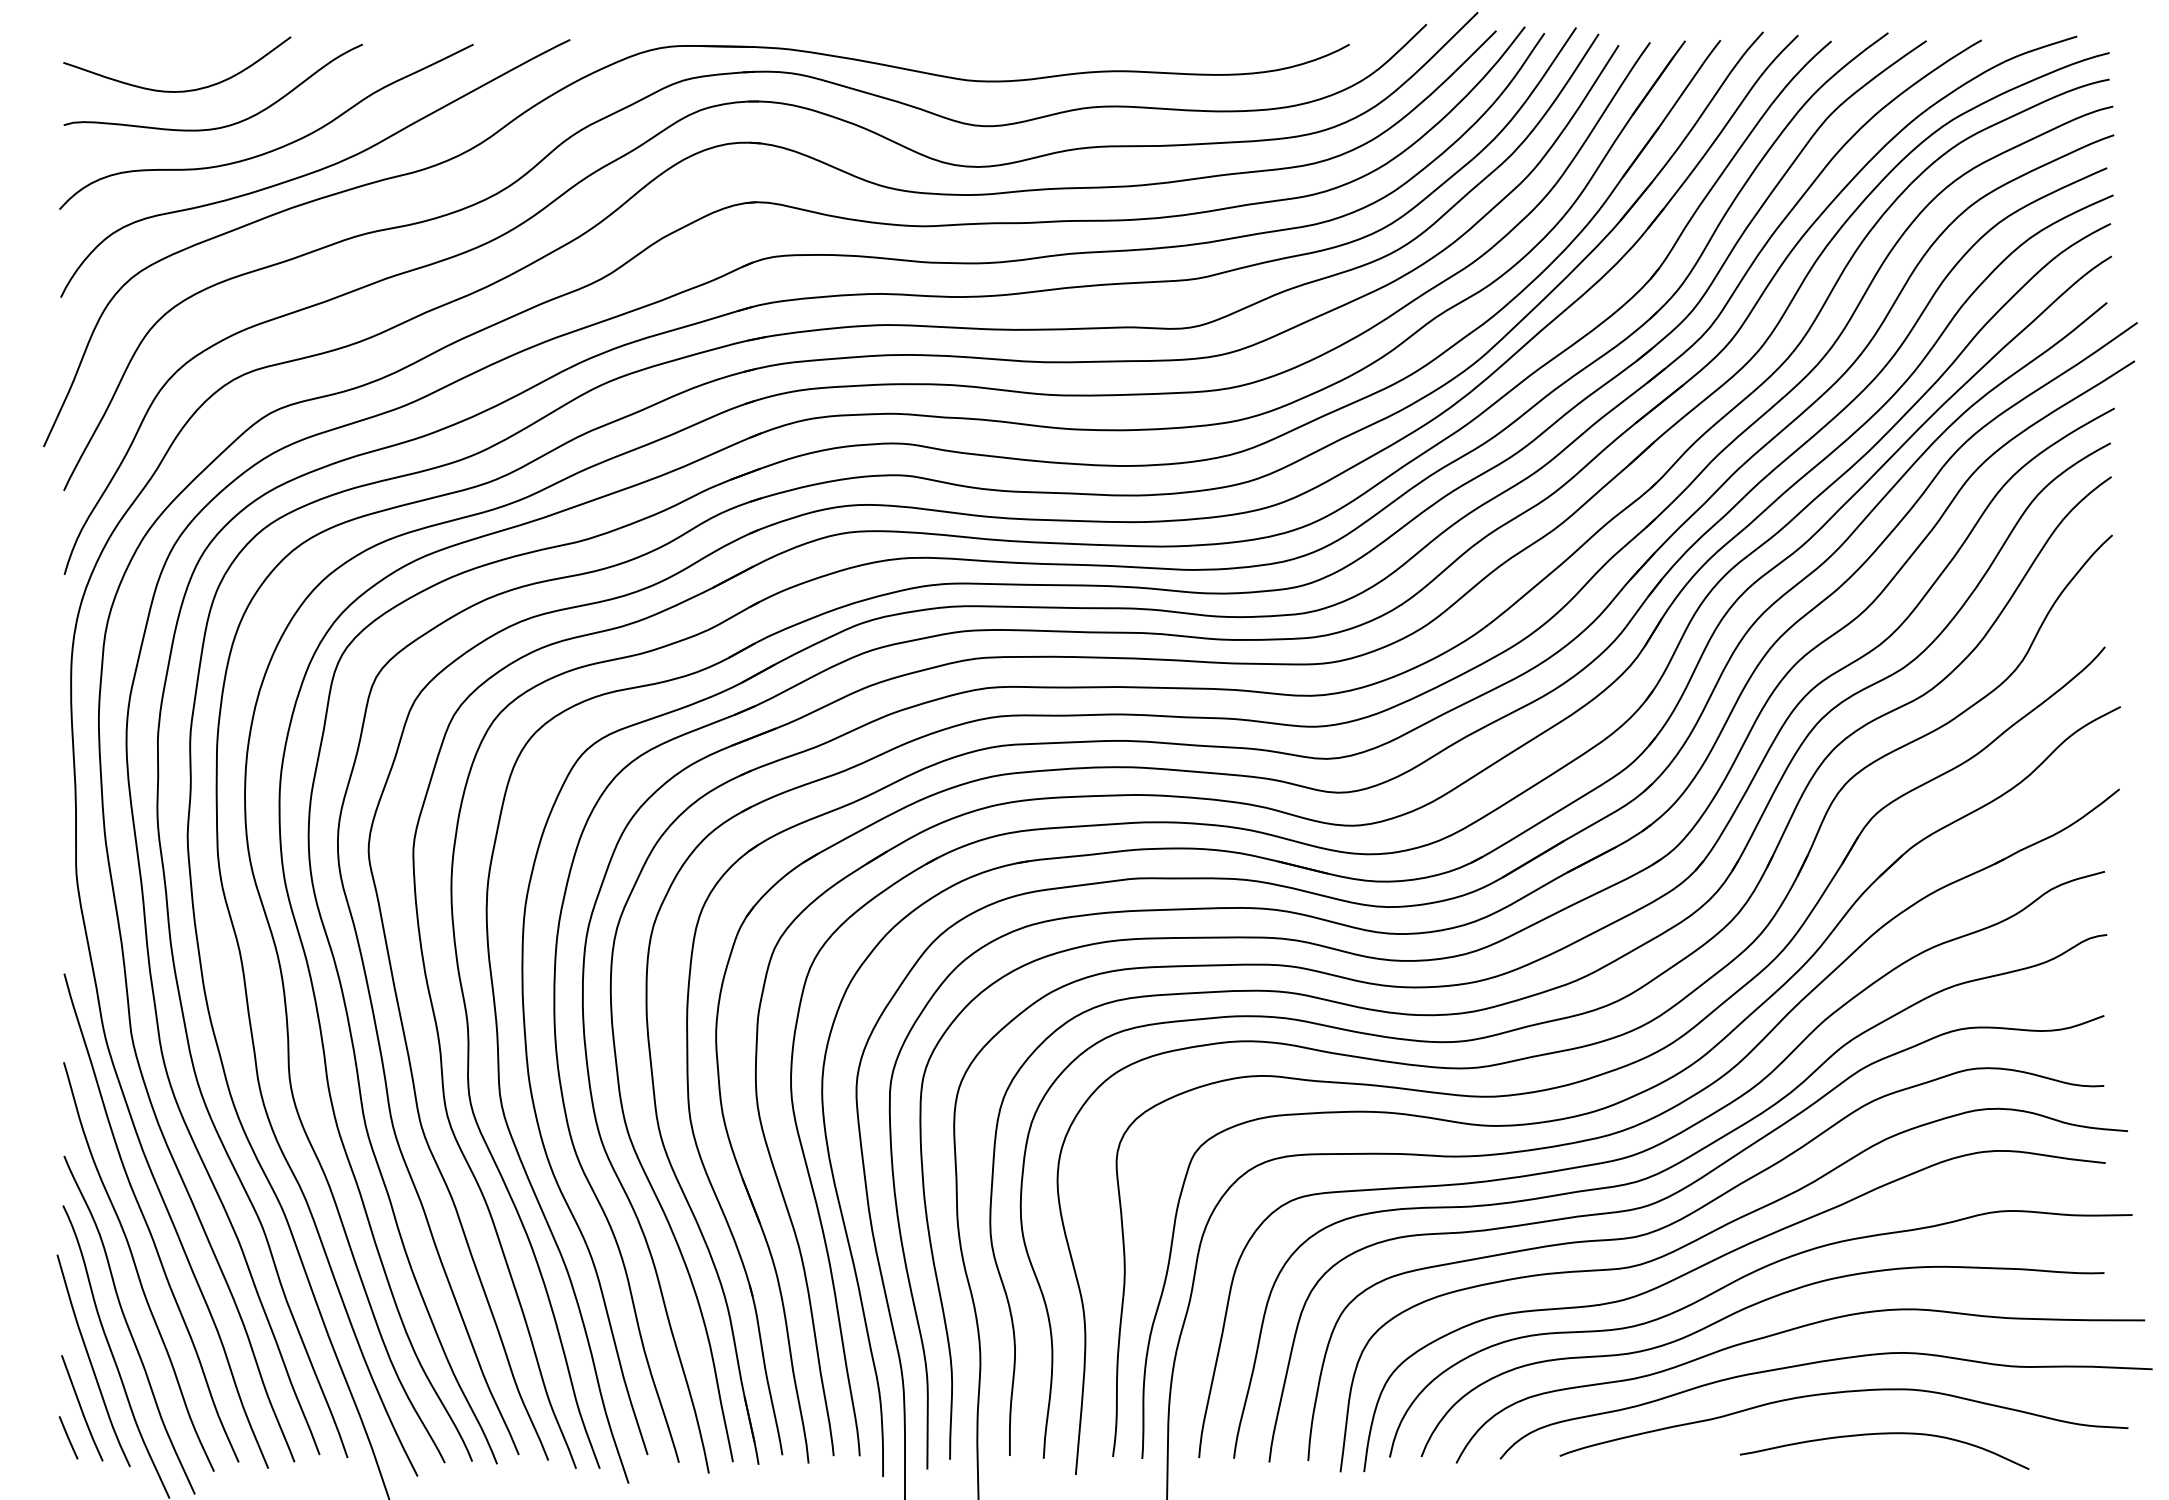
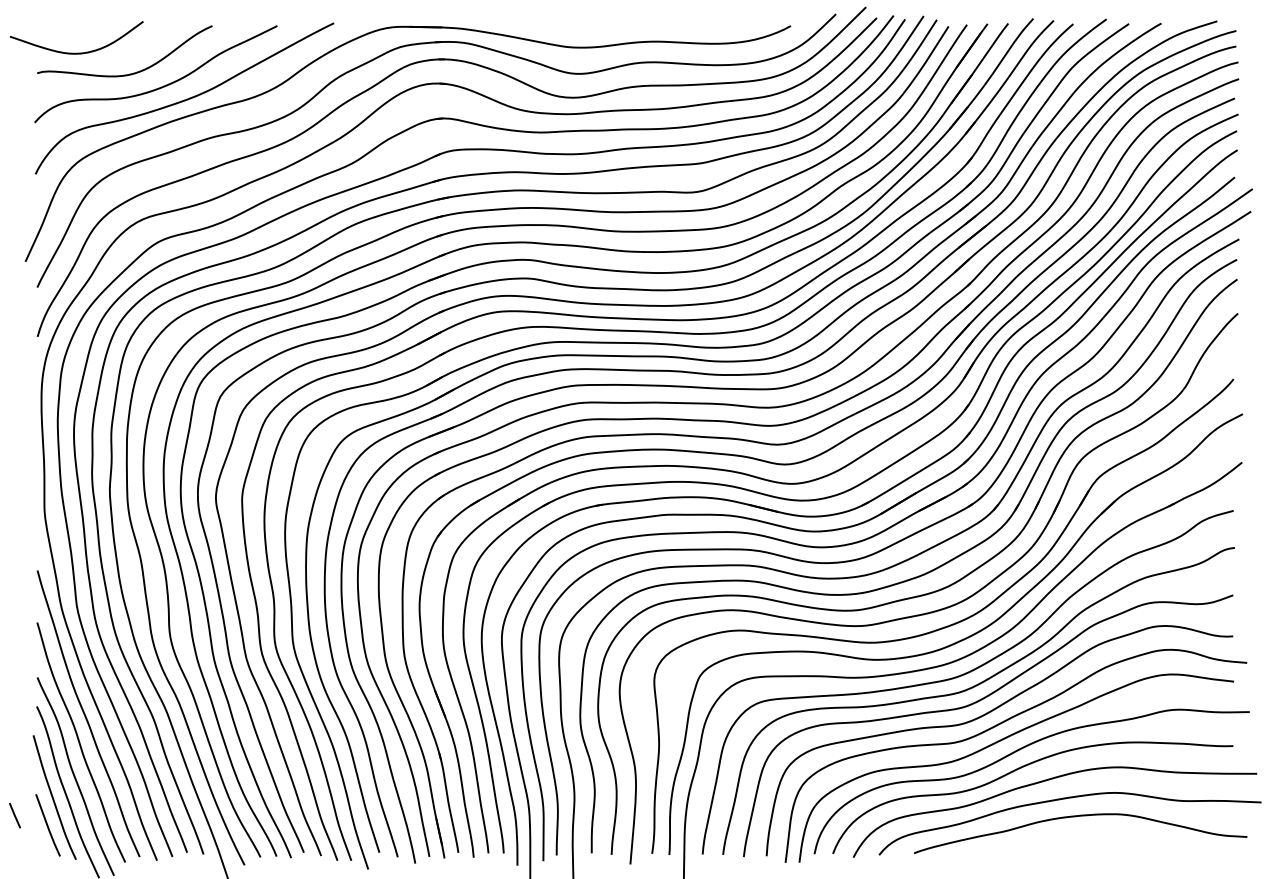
curve: (176, 89) -> (76, 52), moved
curve: (1881, 1435) -> (1102, 841), removed
line: (69, 1437) -> (15, 815), moved

